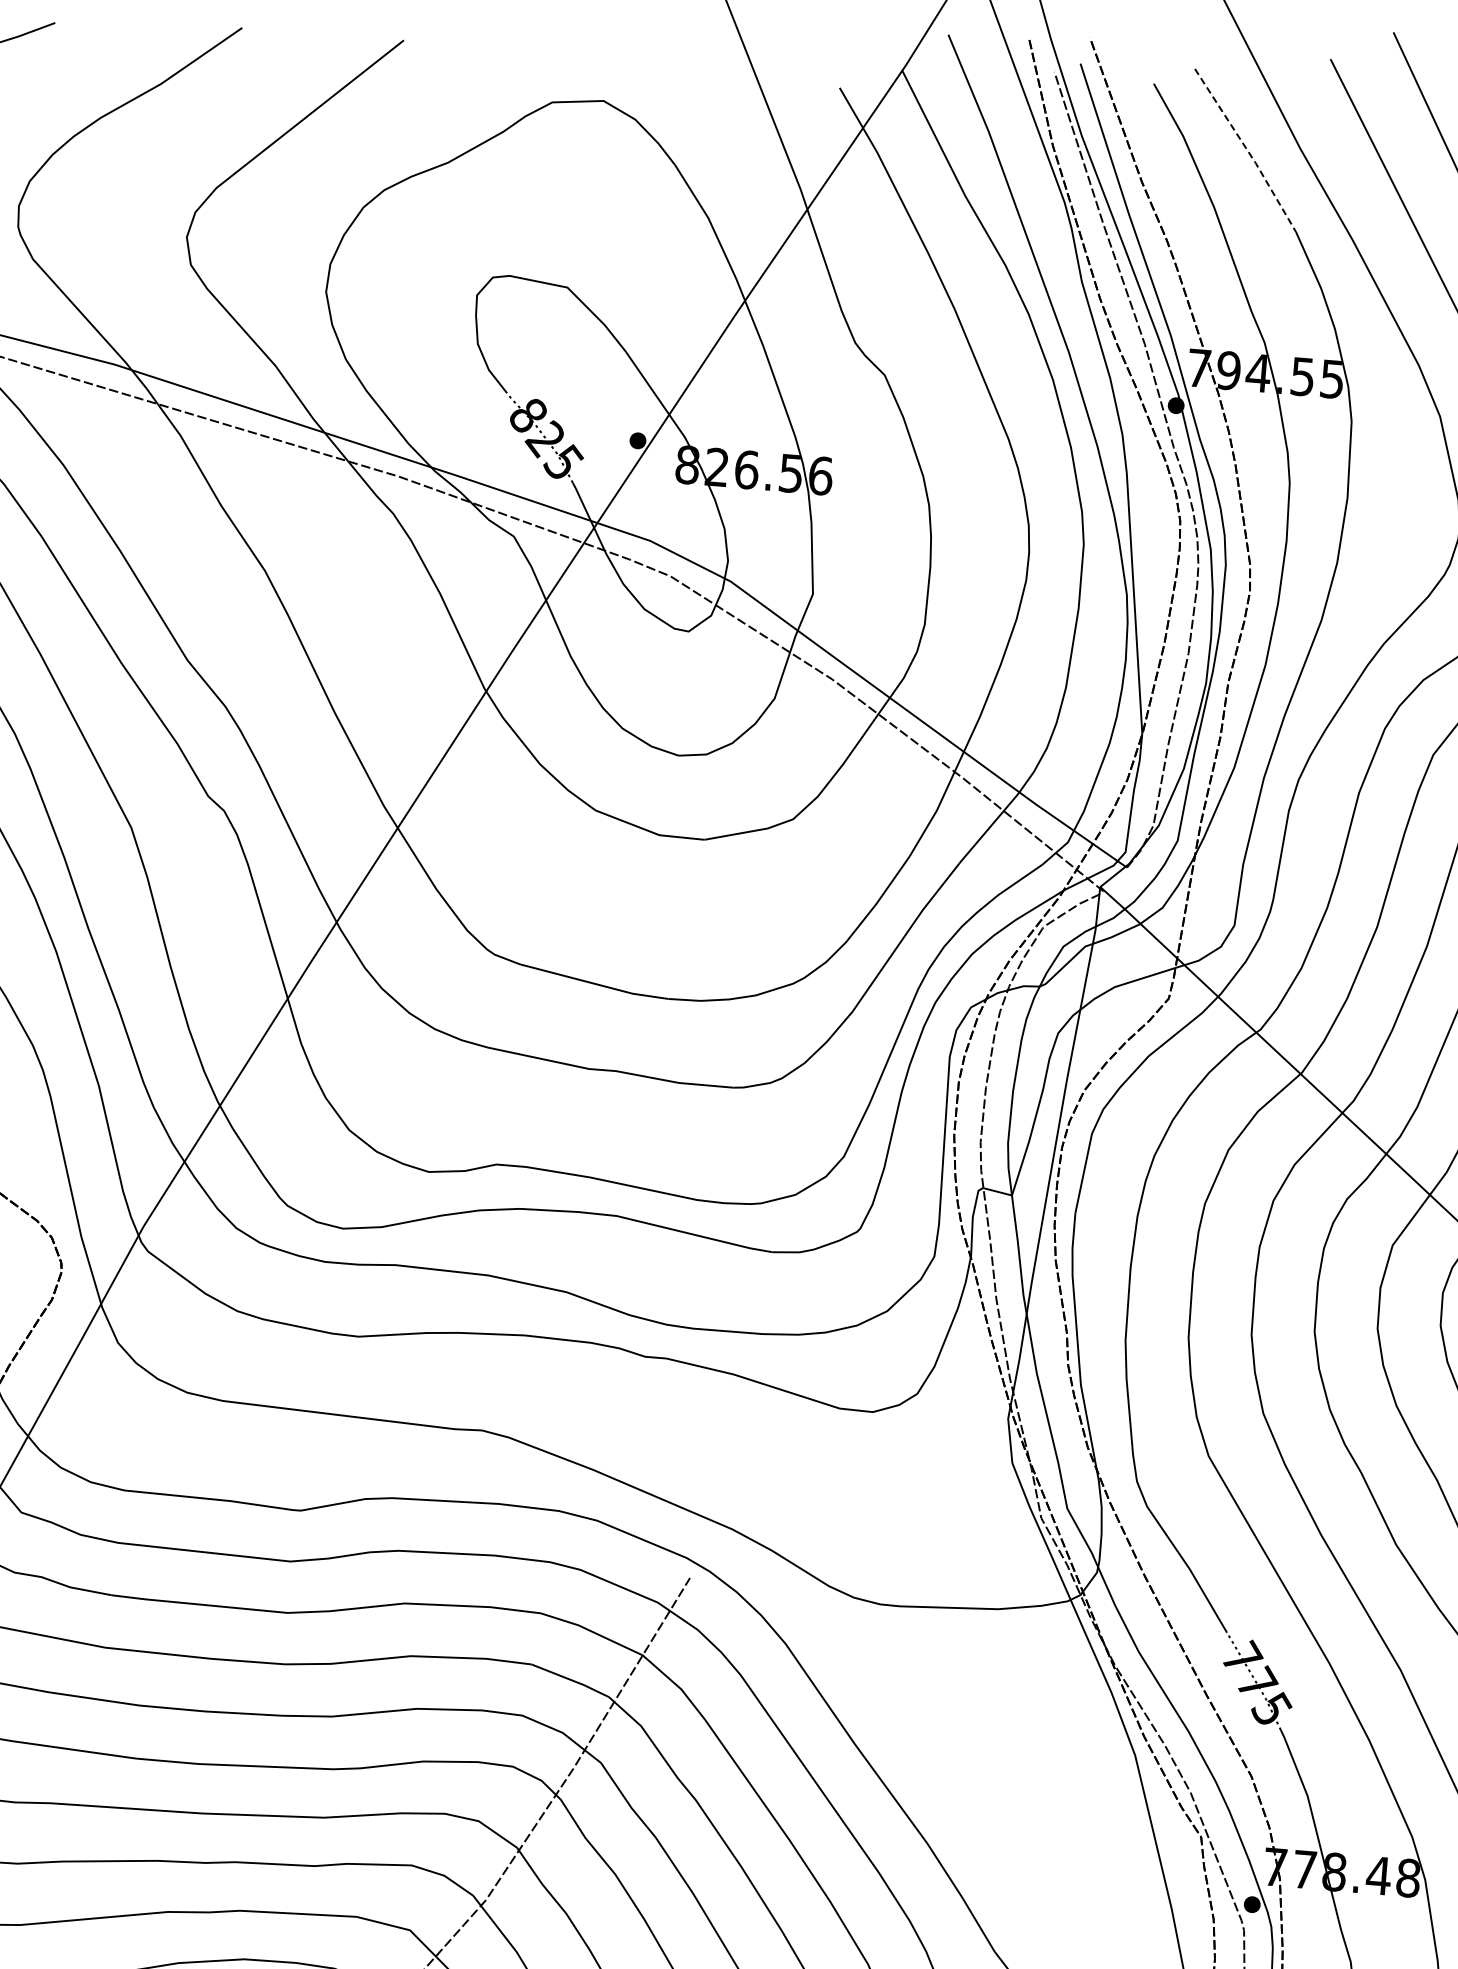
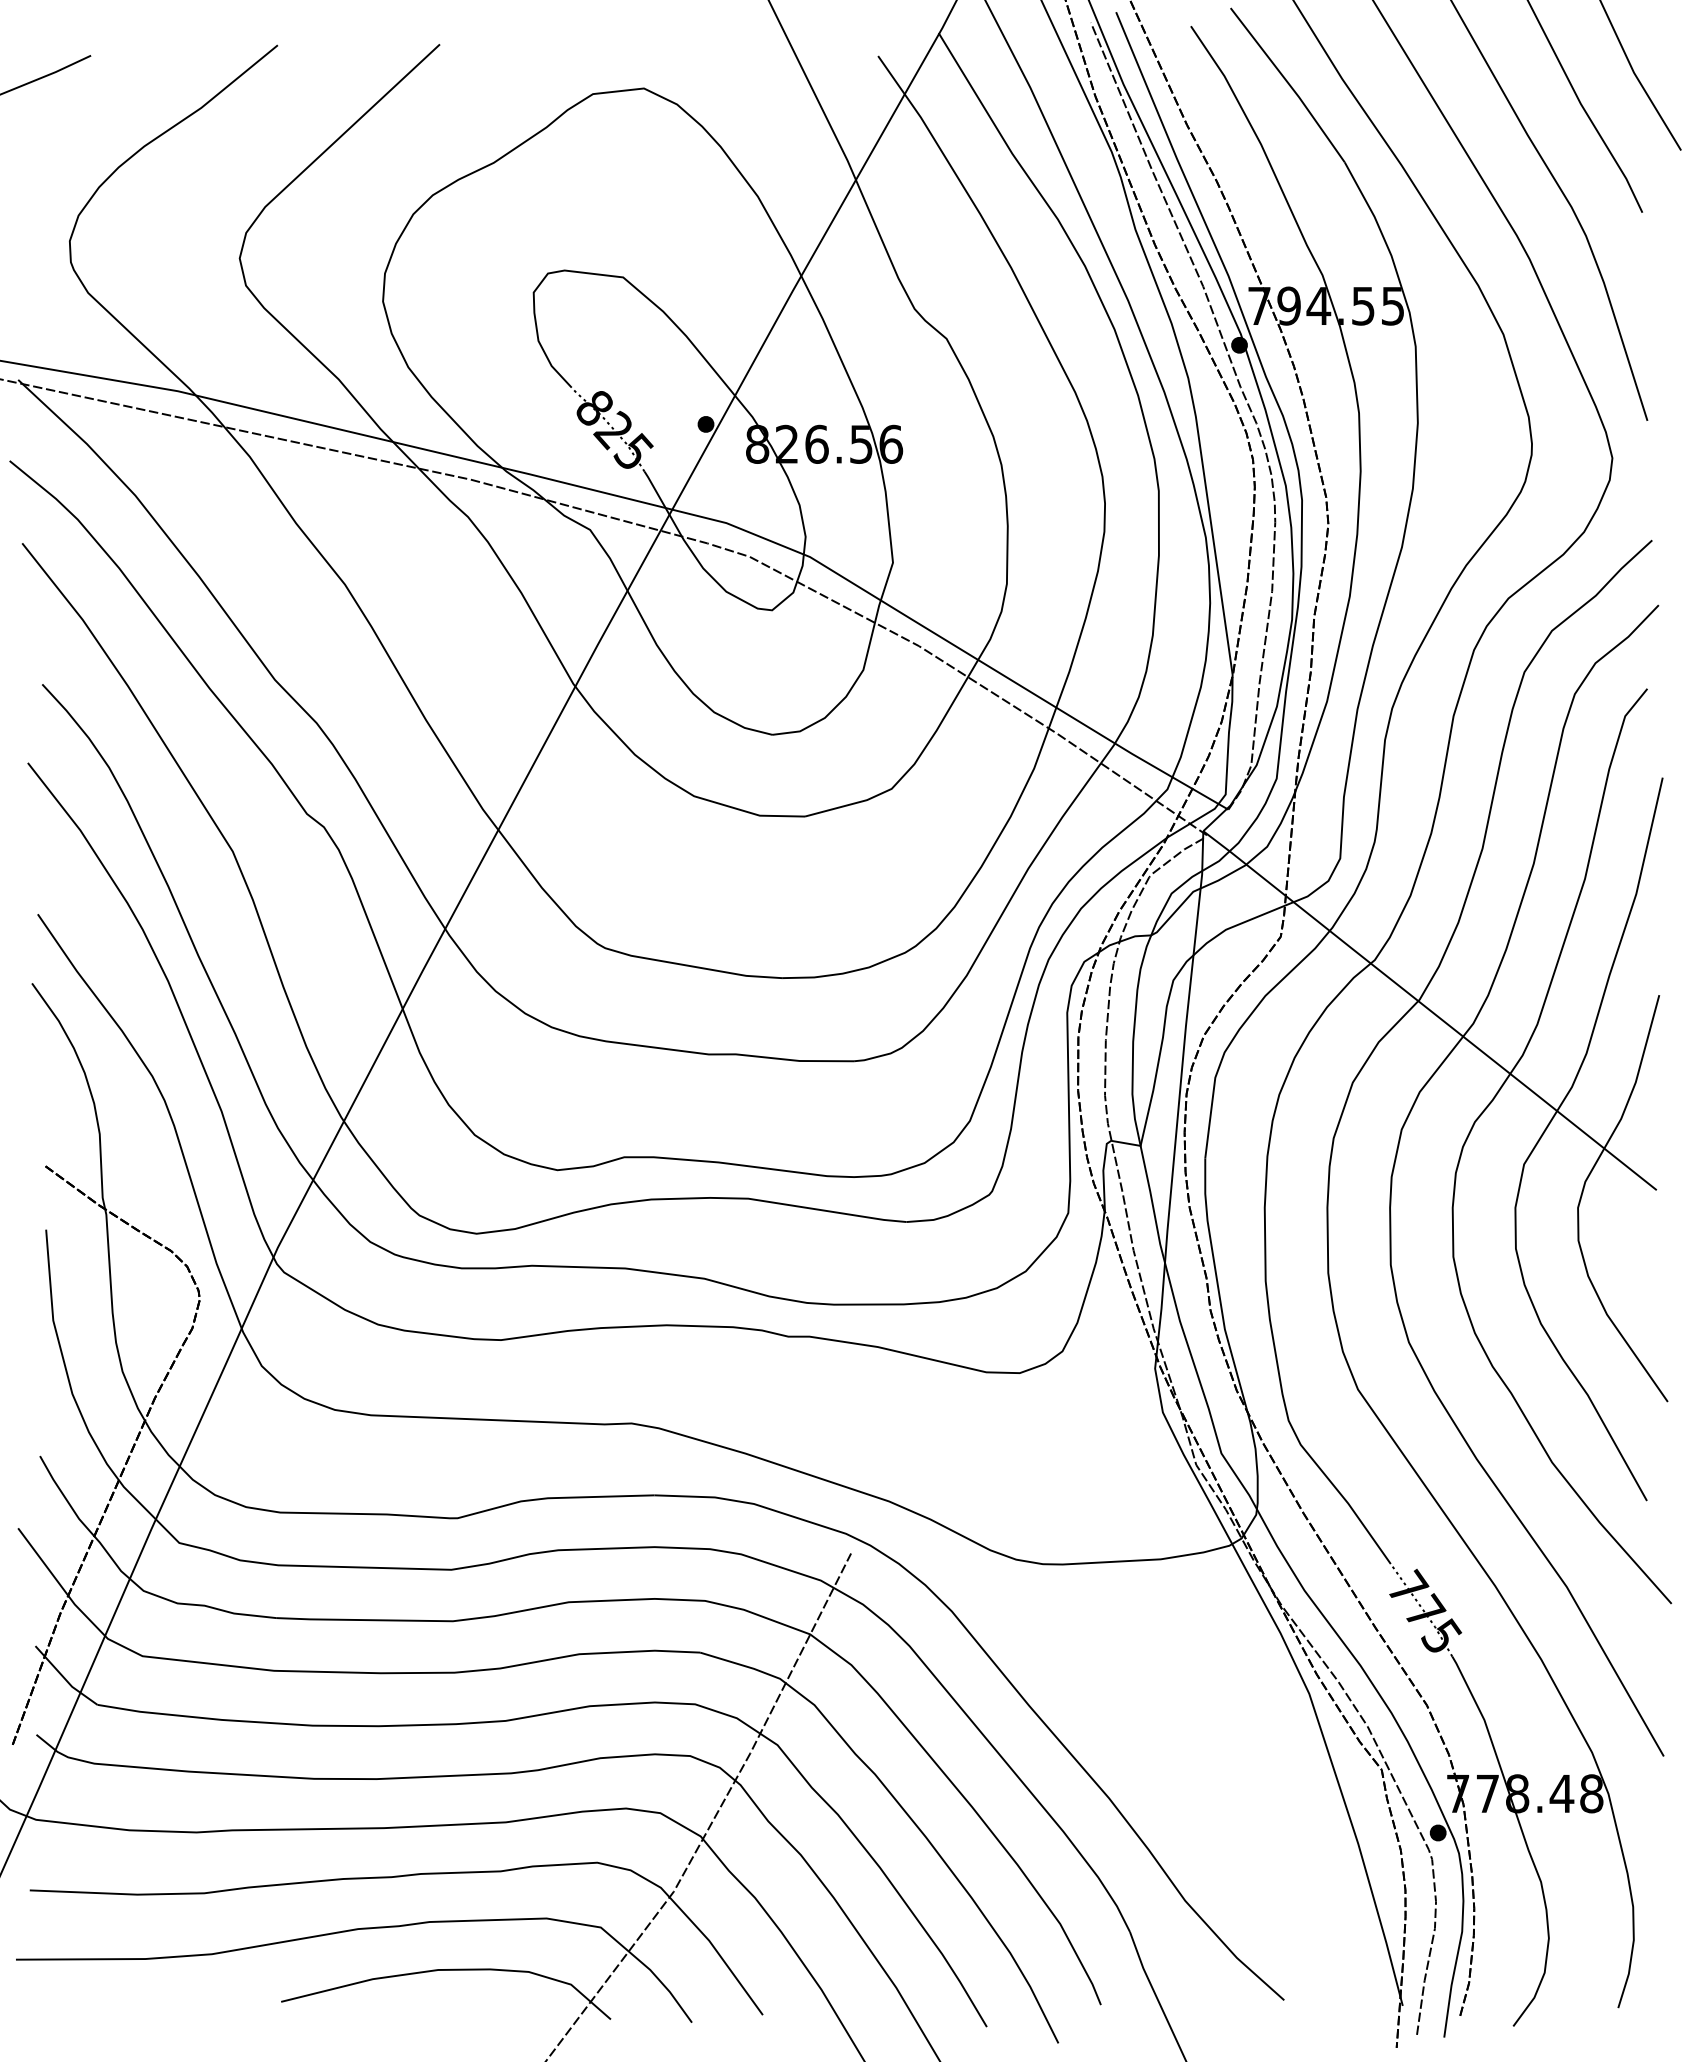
line: (1247, 149) -> (1289, 84), dashed -> solid

